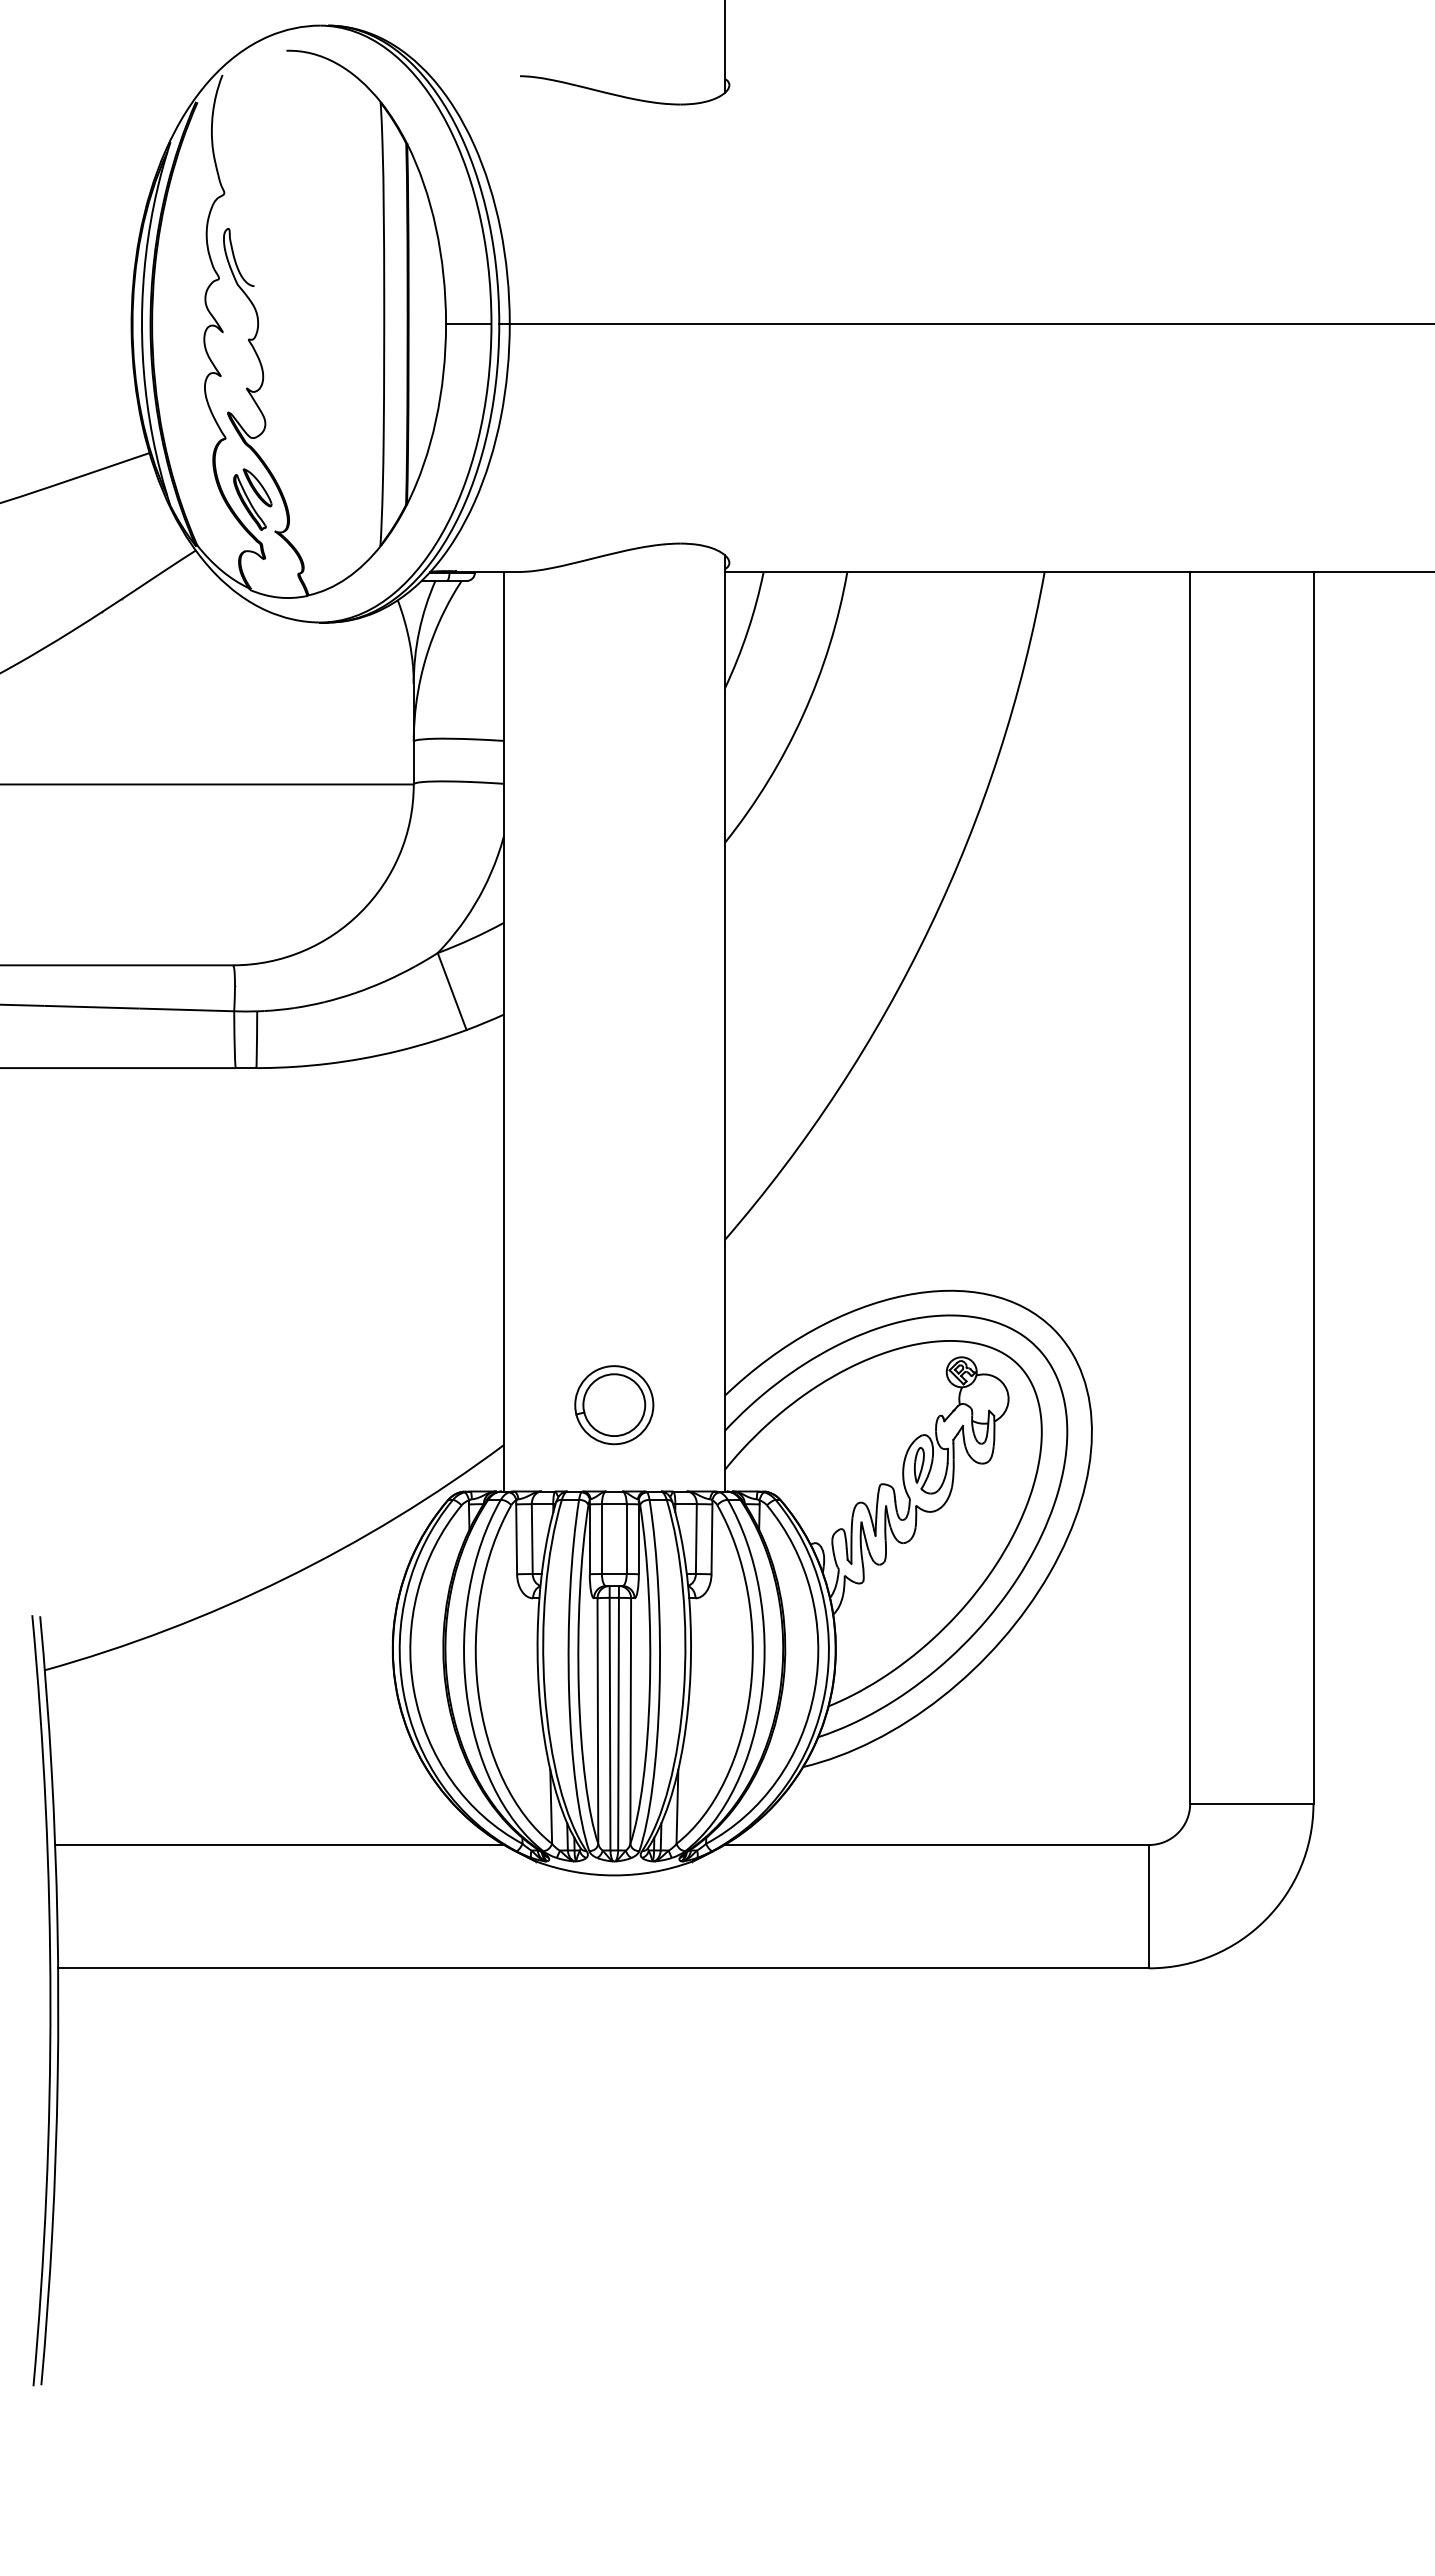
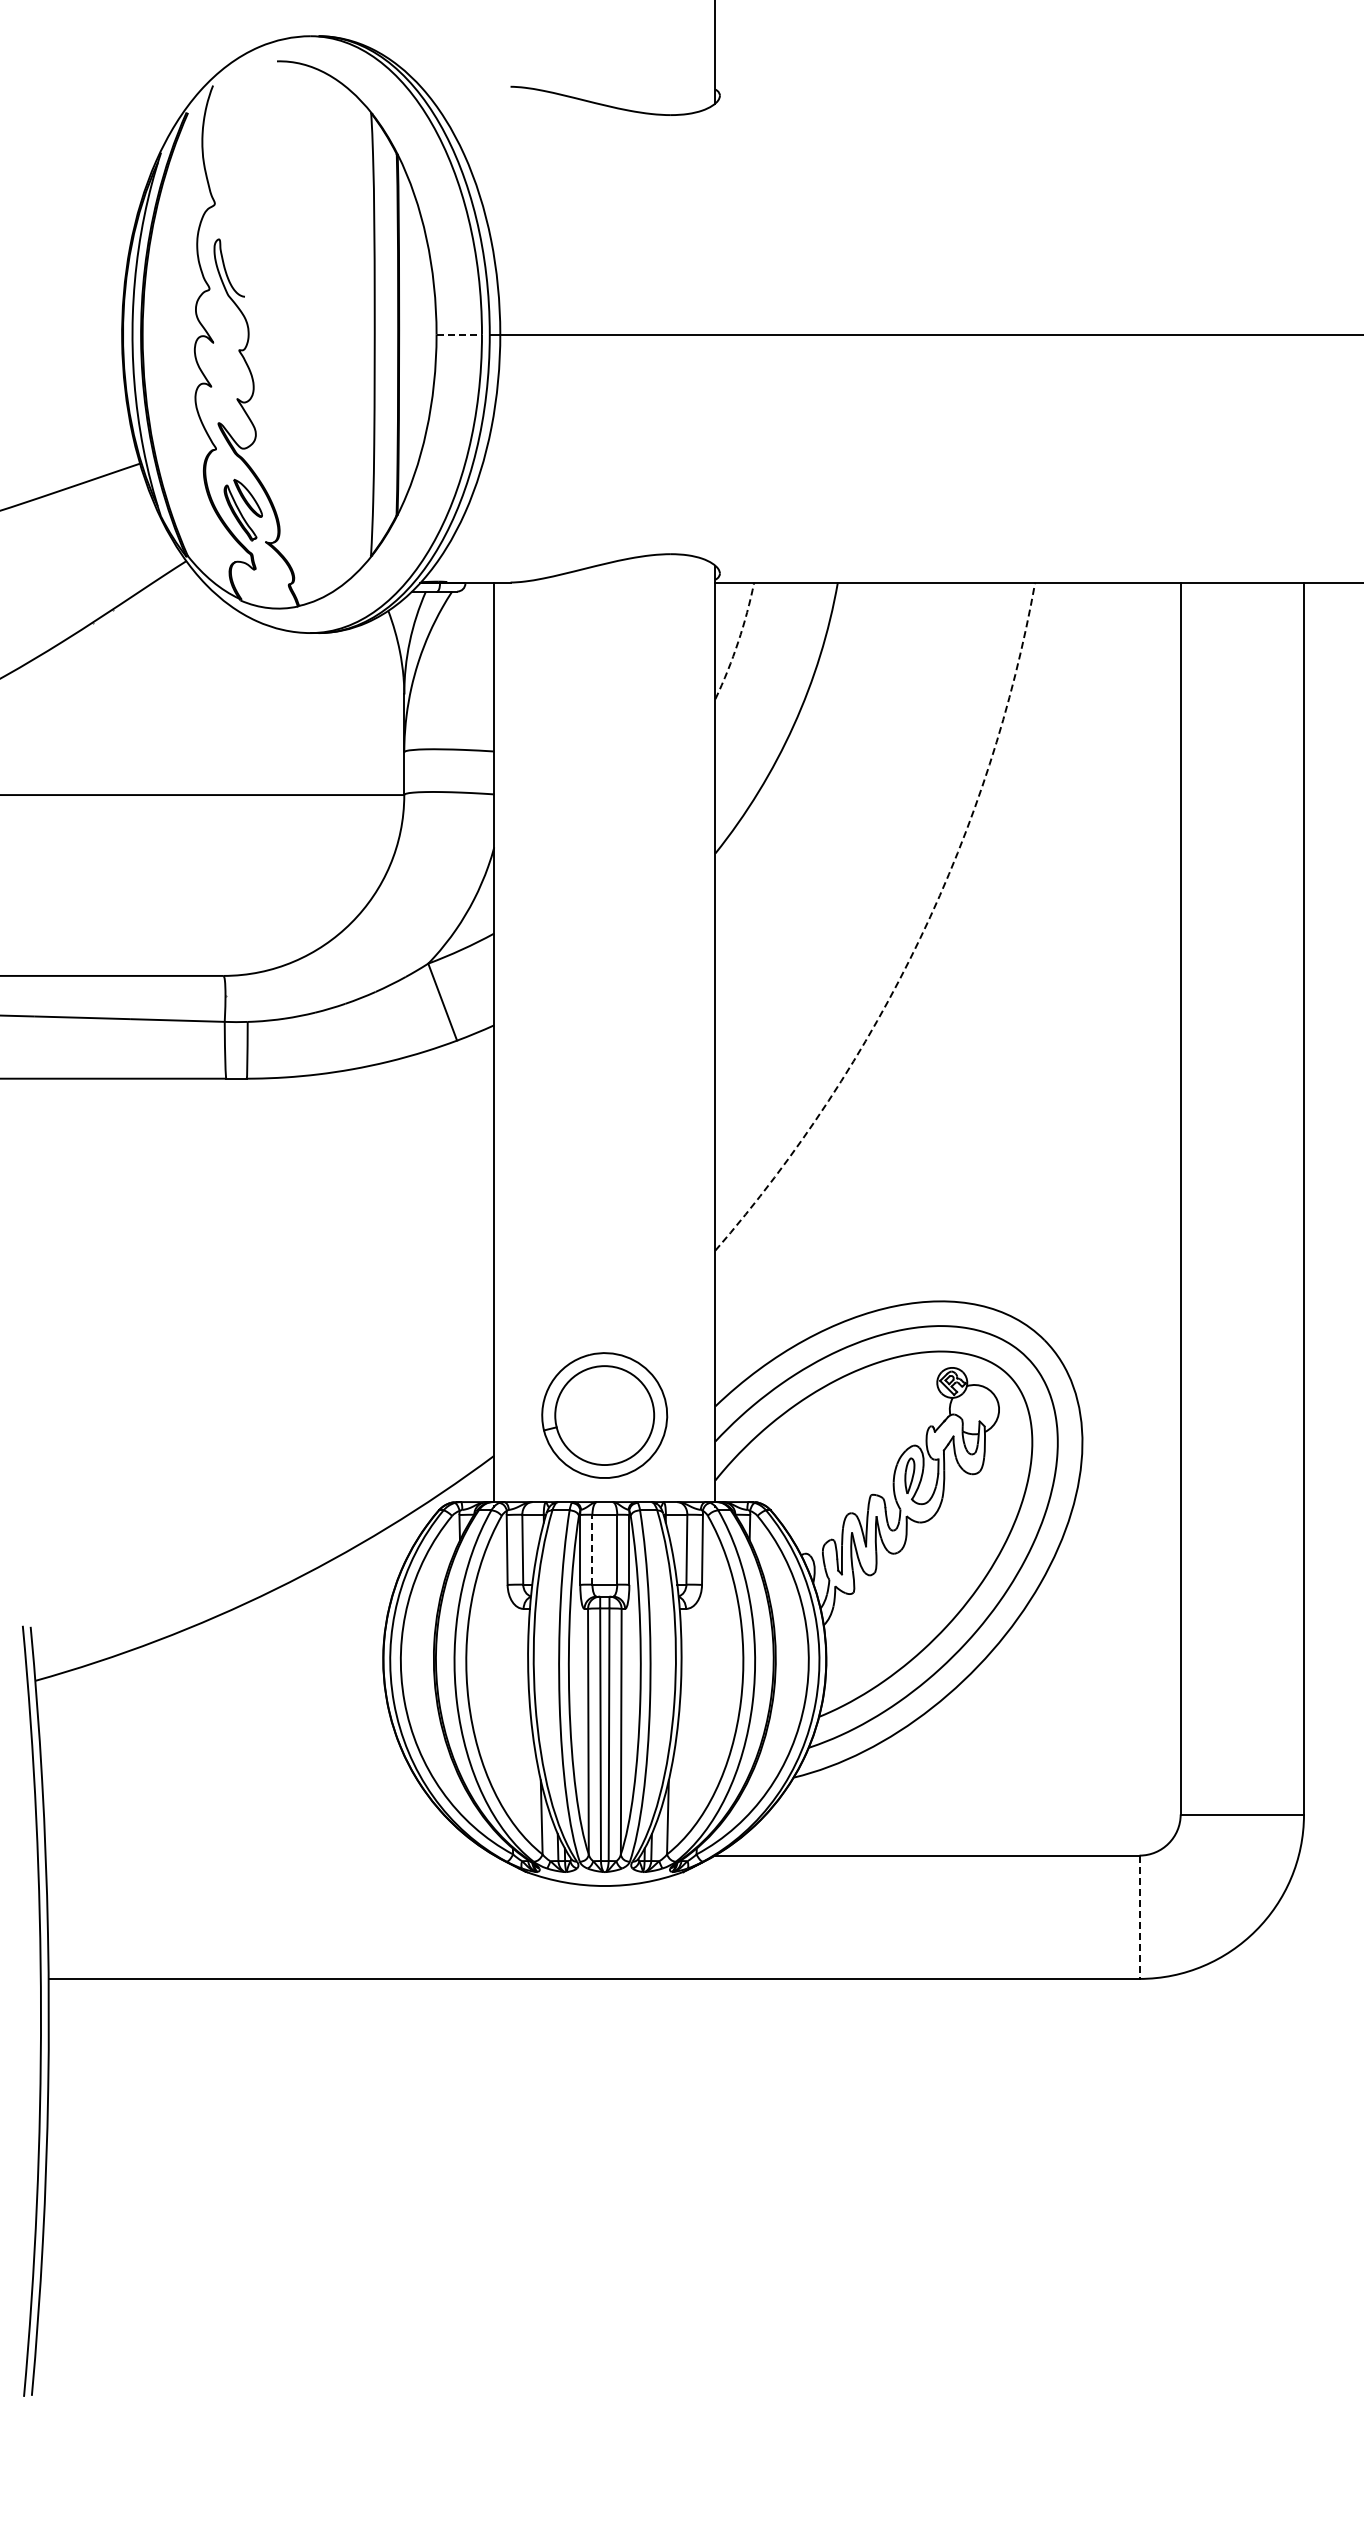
line: (468, 324) -> (459, 335), solid -> dashed
arc: (747, 631) -> (738, 642), solid -> dashed
arc: (929, 927) -> (920, 938), solid -> dashed
part: (614, 1405) -> (605, 1416), size x1.6
line: (601, 1539) -> (592, 1550), solid -> dashed
line: (279, 1845) -> (270, 1856), removed
line: (1149, 1906) -> (1140, 1917), solid -> dashed

